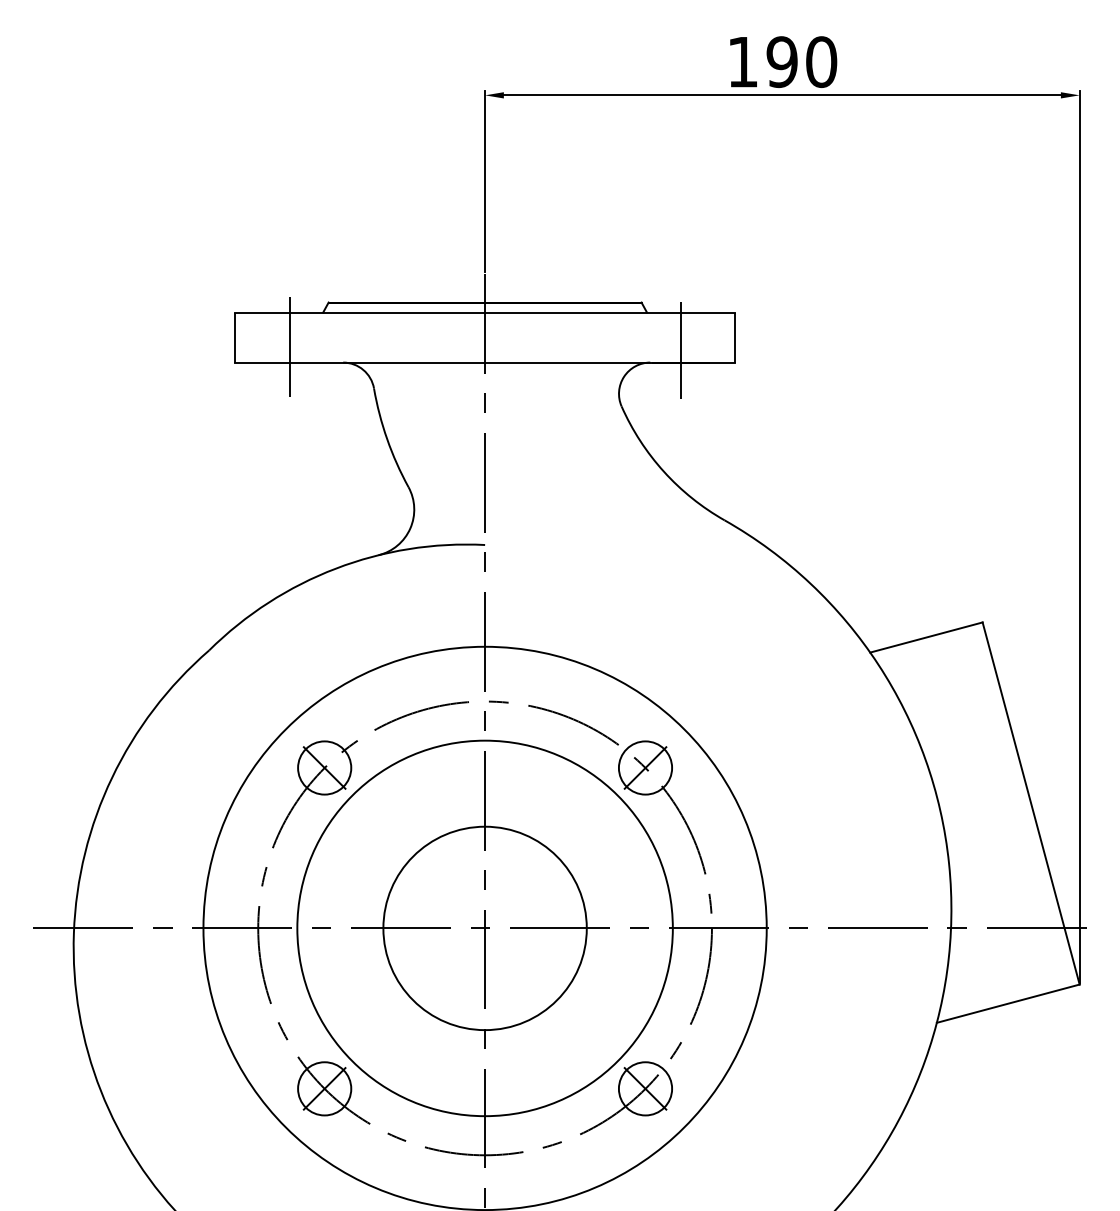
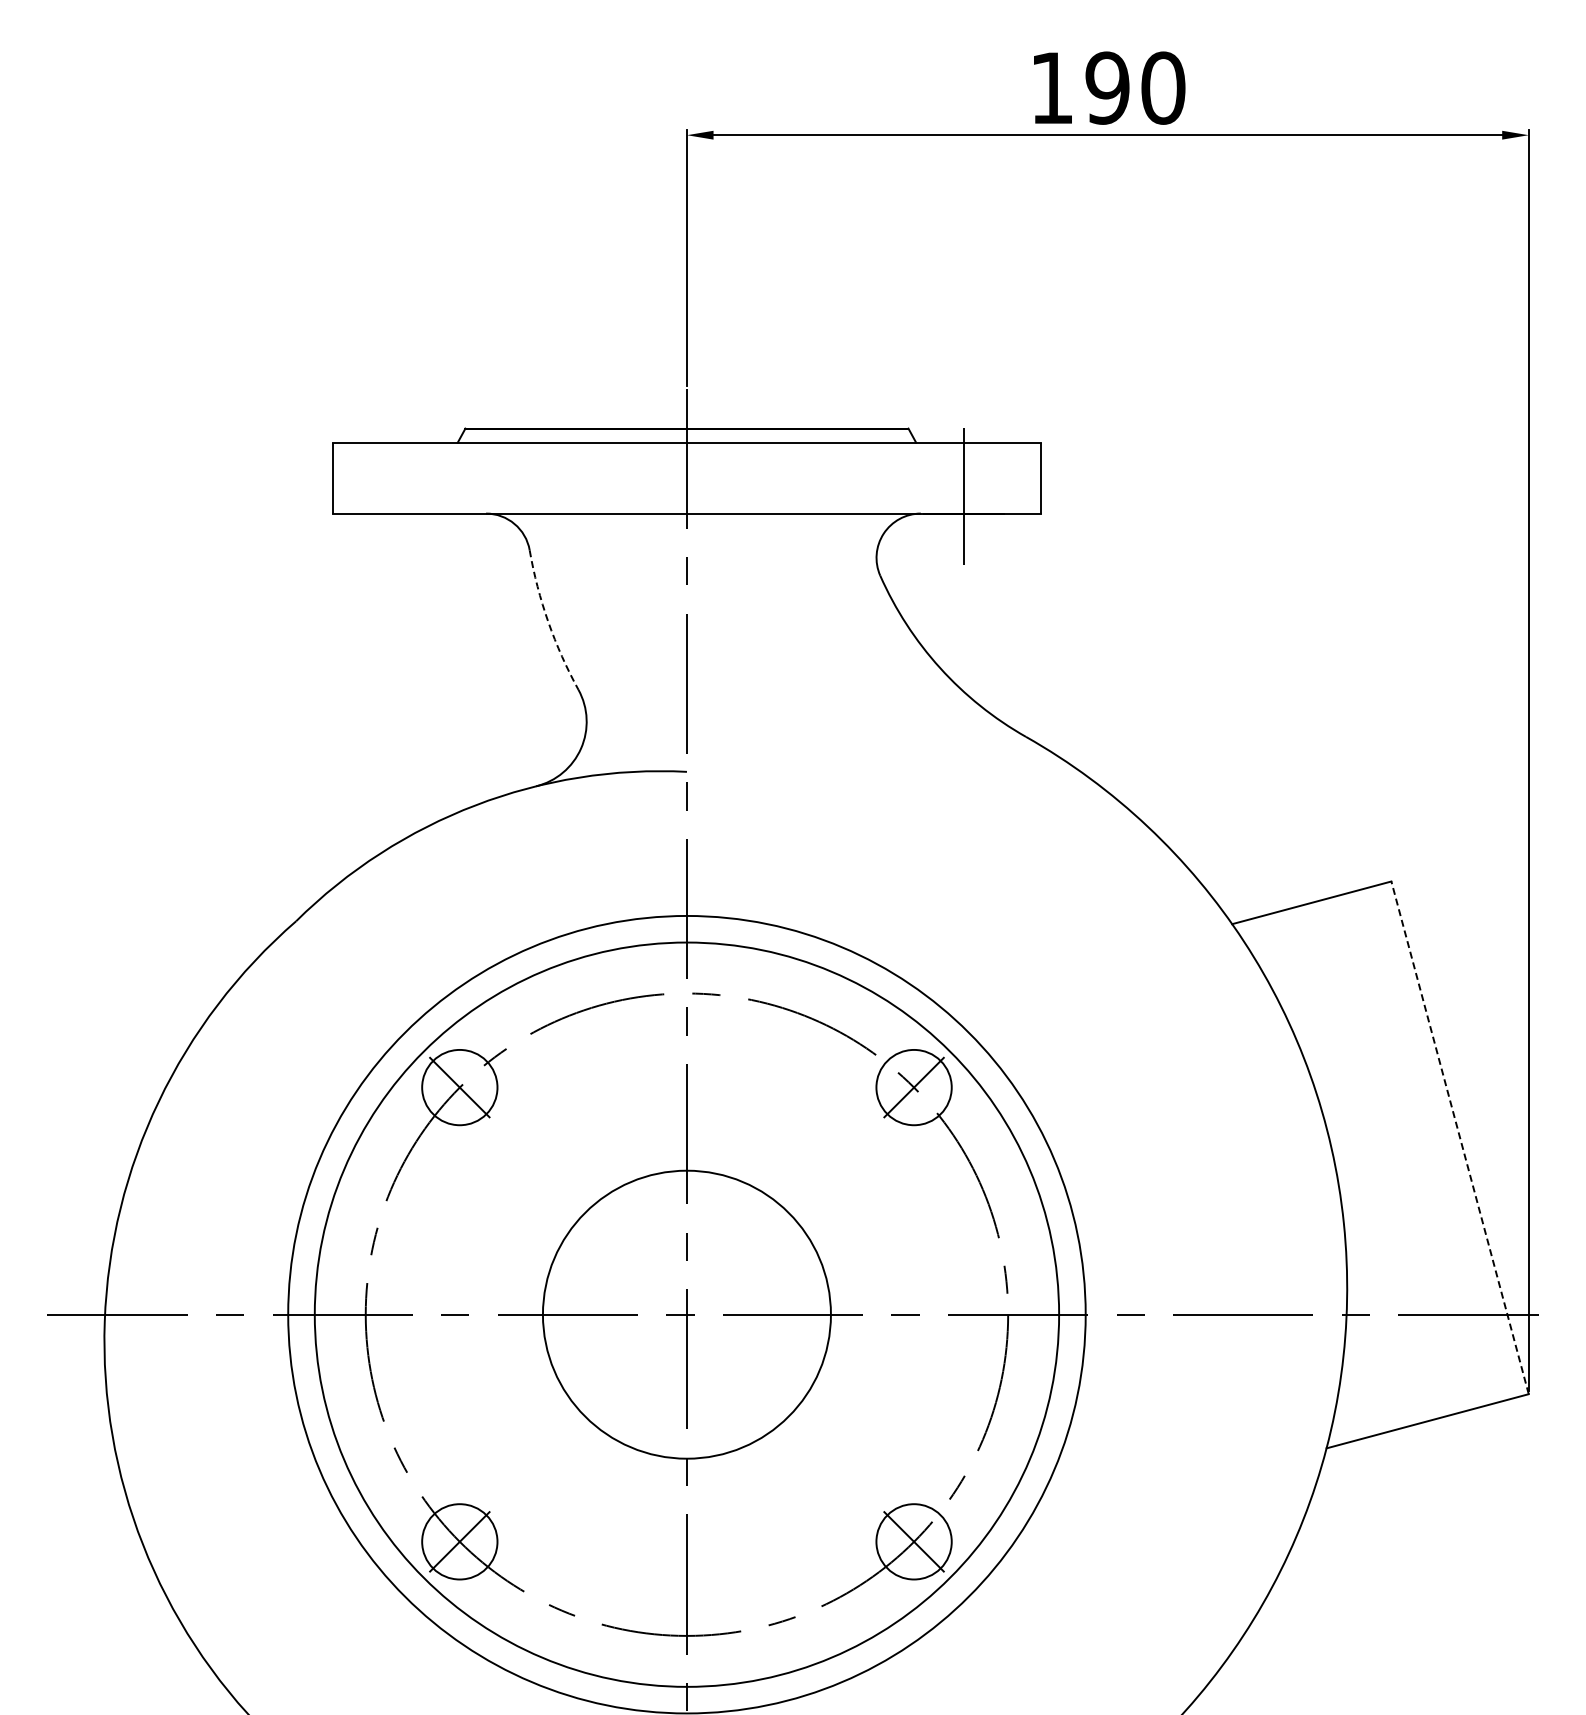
line: (289, 347) -> (410, 492), removed
arc: (387, 439) -> (548, 622), solid -> dashed
line: (1030, 803) -> (1459, 1137), solid -> dashed
circle: (484, 928) -> (686, 1314), size x1.4

